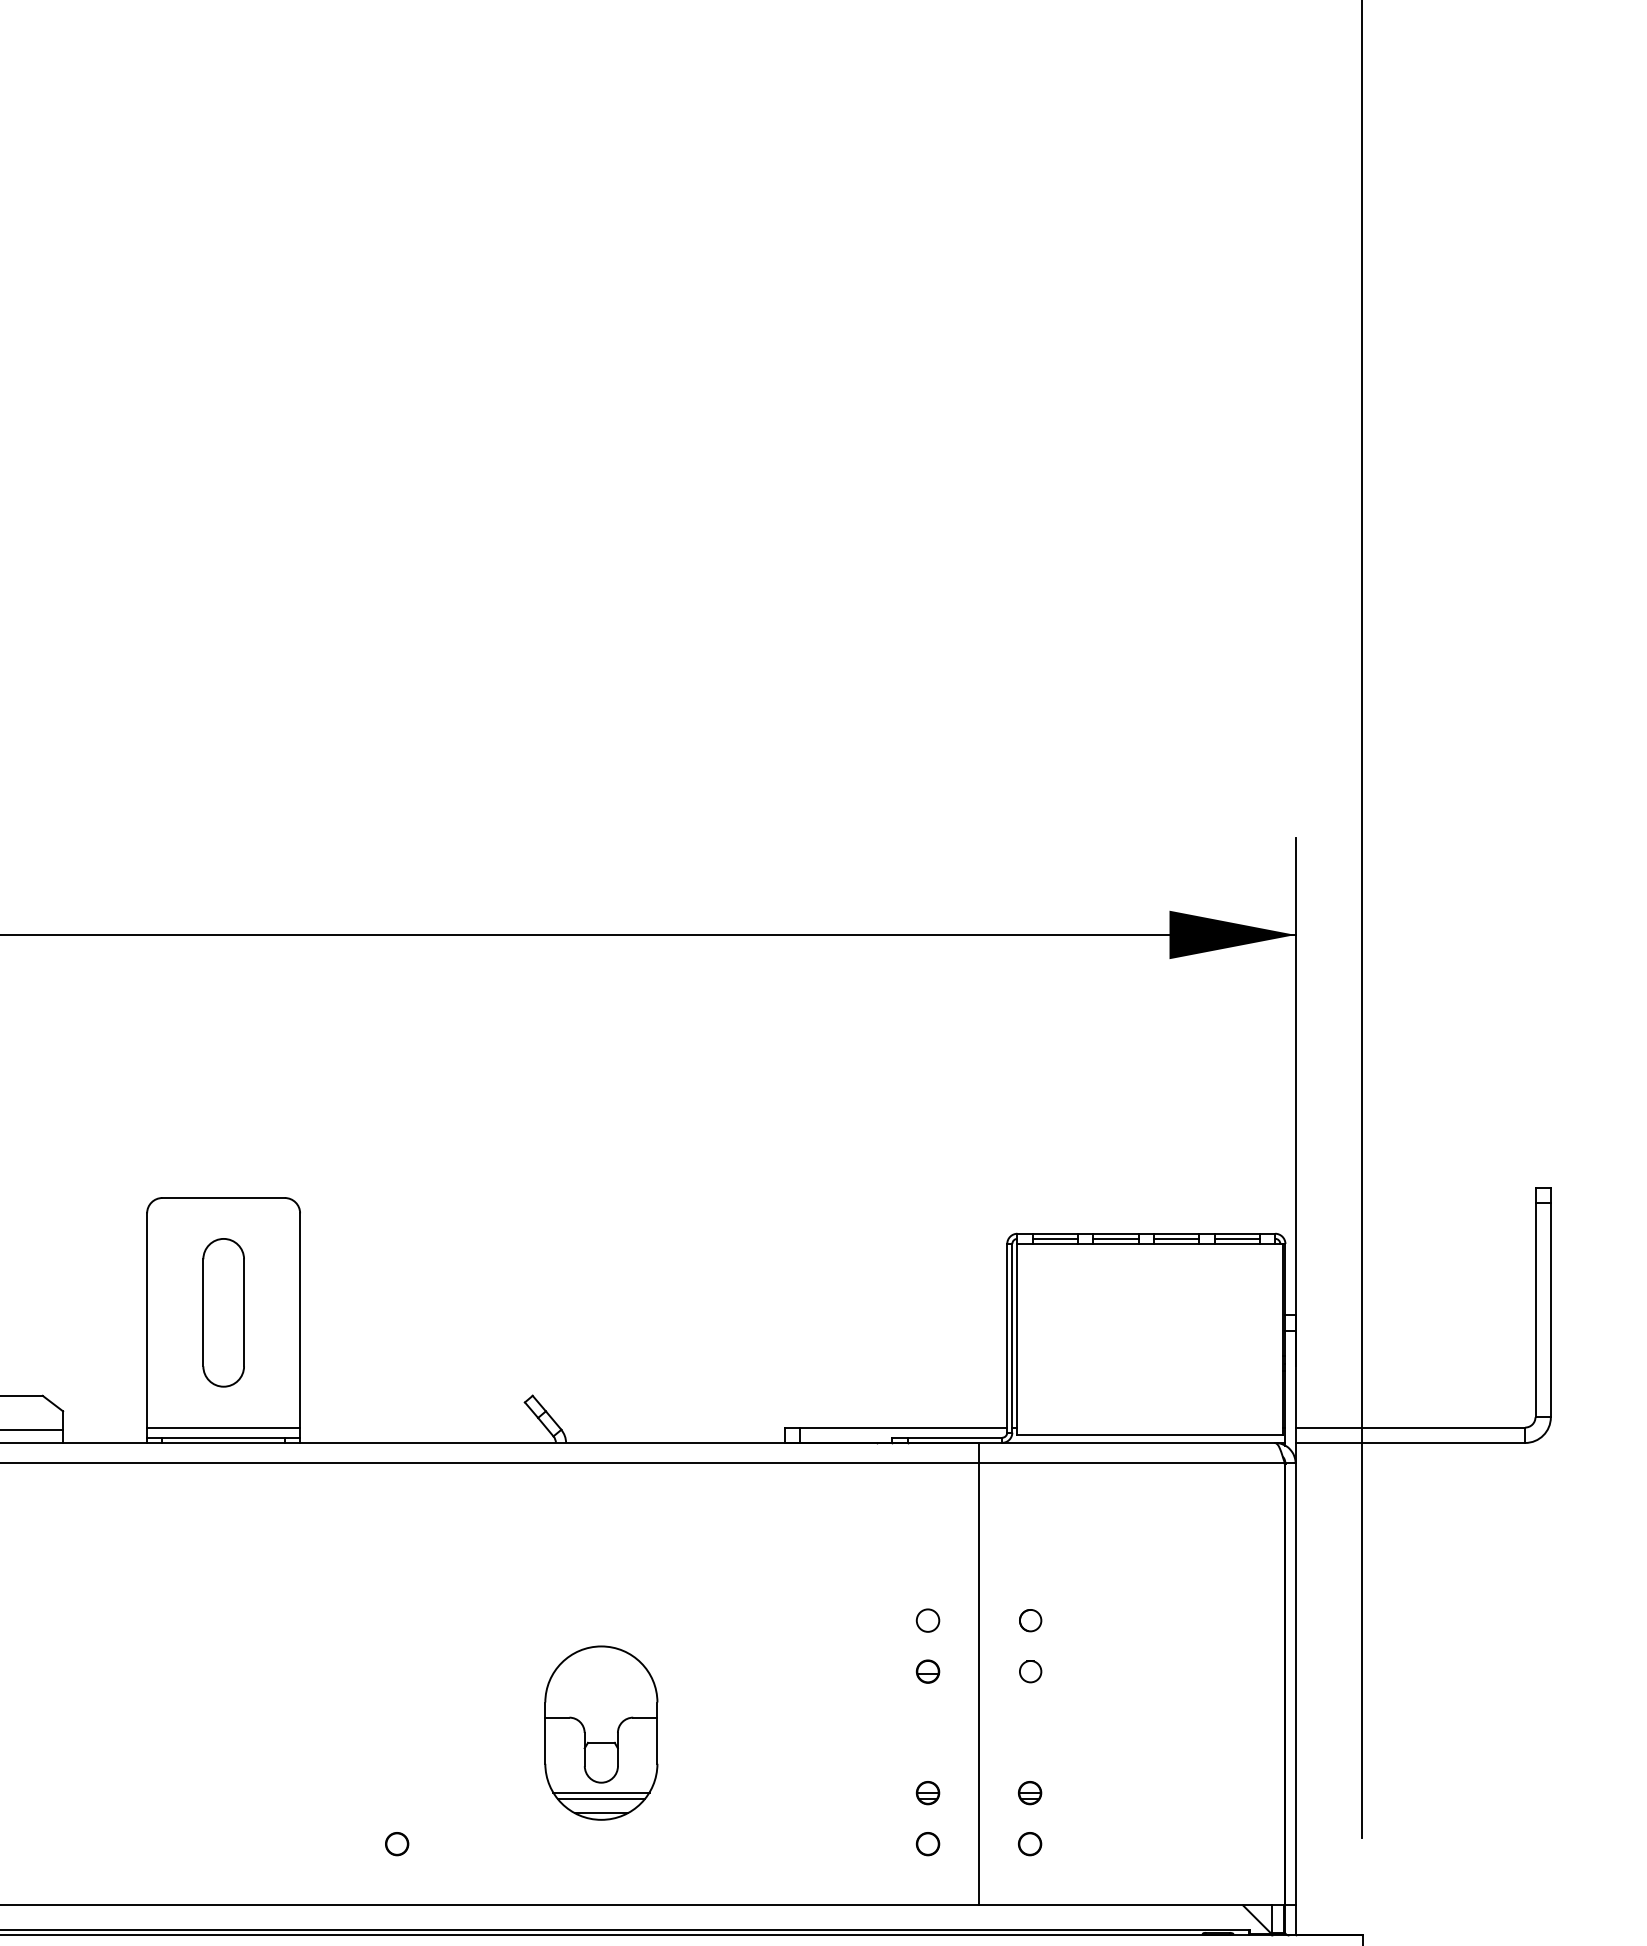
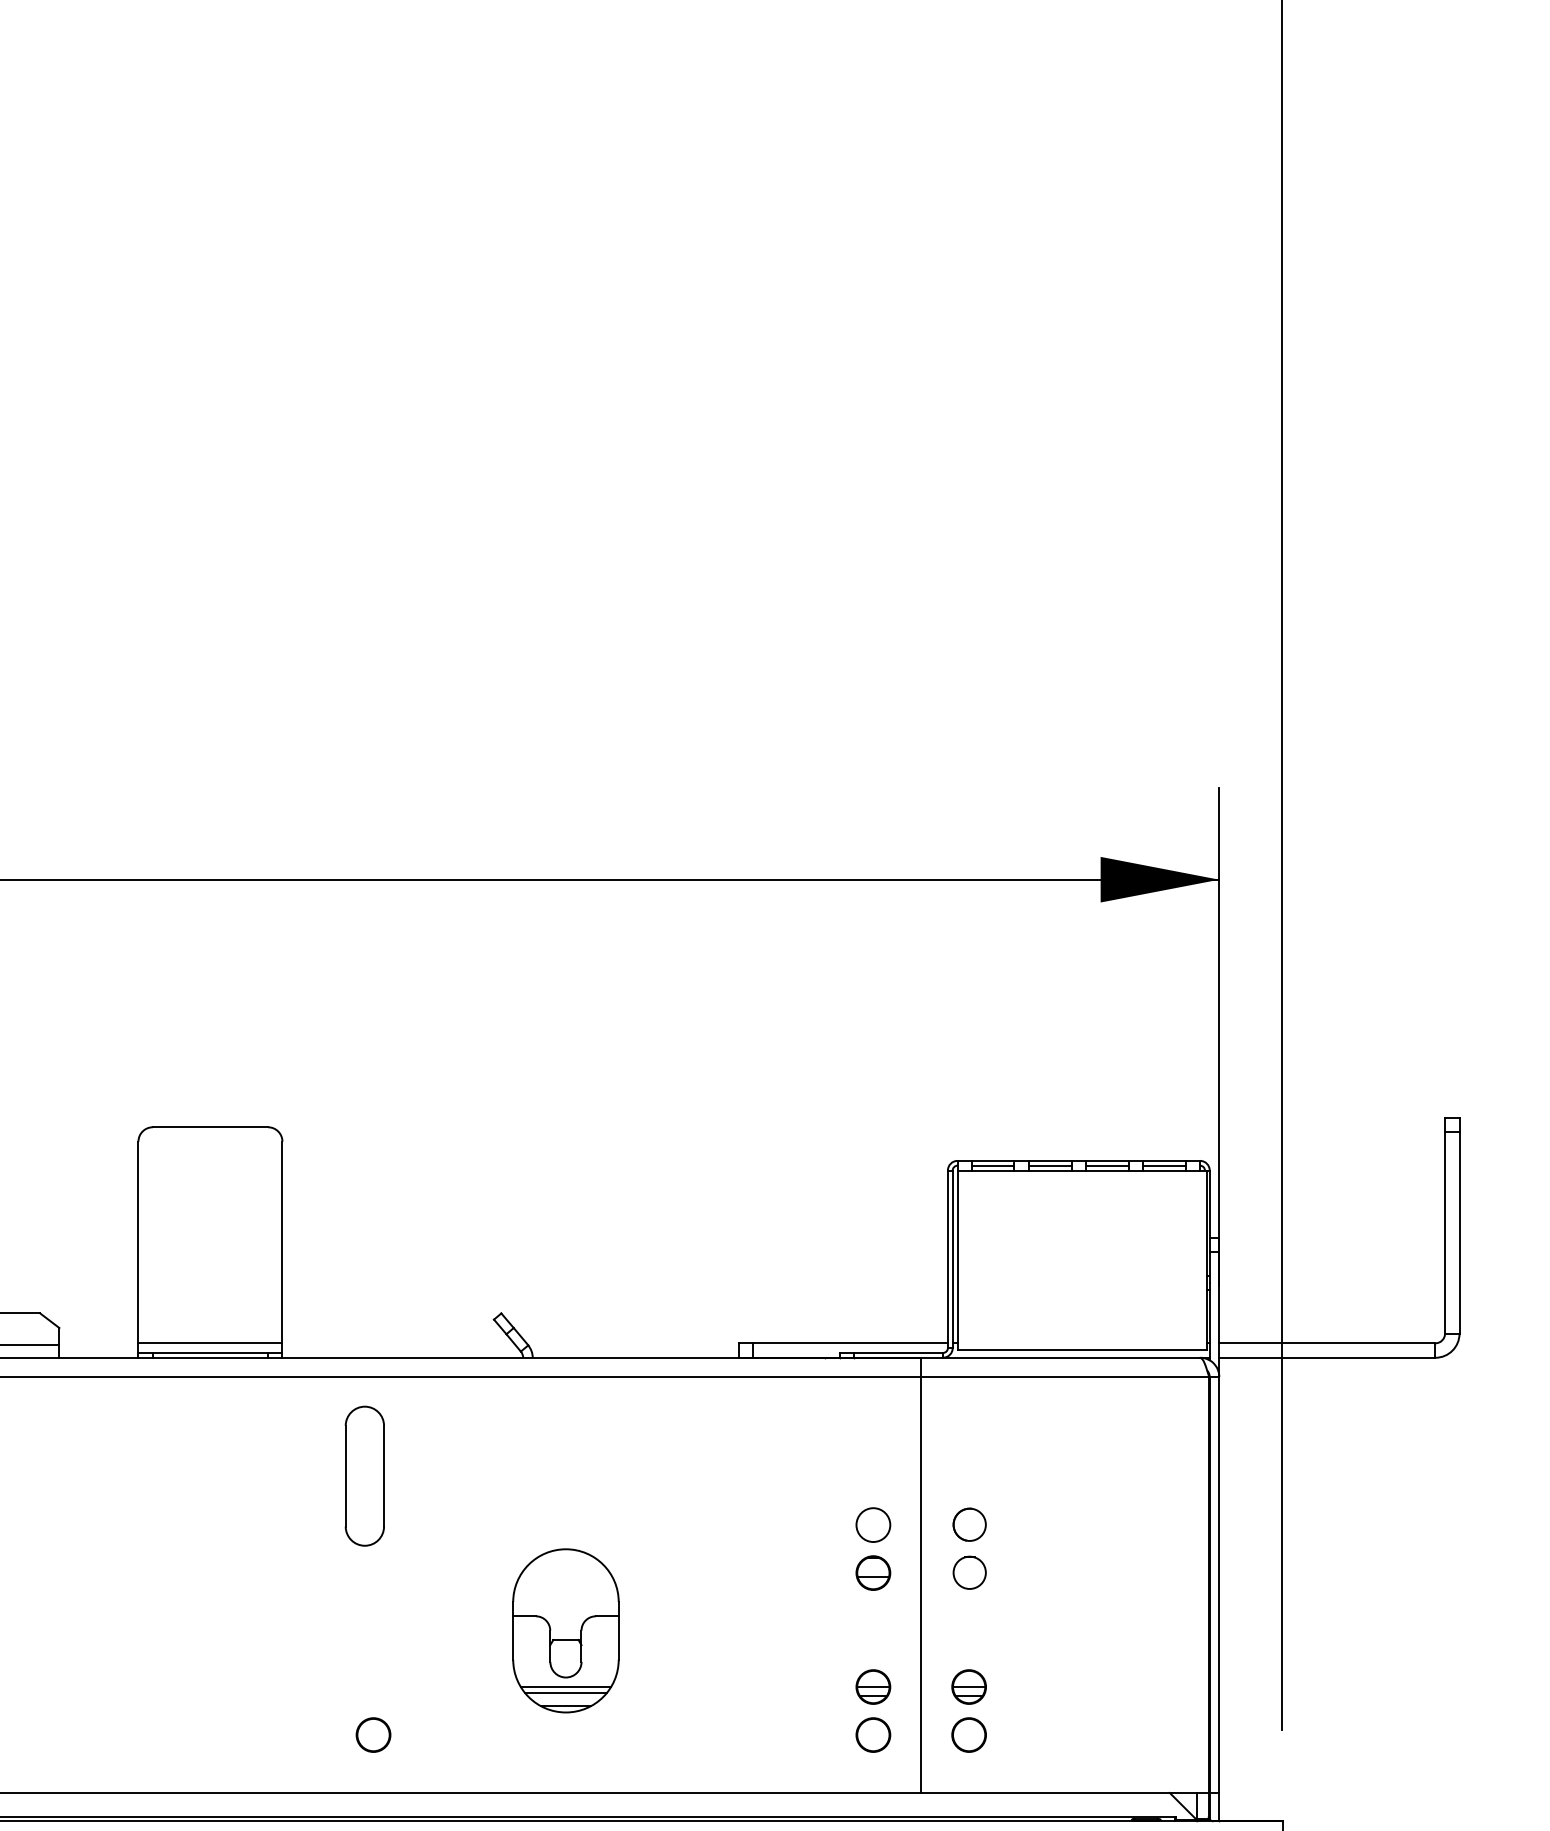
part: (223, 1312) -> (364, 1475), moved
circle: (927, 1620) -> (872, 1524), size x1.6
circle: (1030, 1620) -> (969, 1524), size x1.6
part: (927, 1671) -> (872, 1572), size x1.6
circle: (1030, 1671) -> (969, 1572), size x1.6
part: (927, 1793) -> (872, 1687), size x1.6
part: (1030, 1793) -> (969, 1687), size x1.6
circle: (397, 1844) -> (374, 1735), size x1.6
part: (927, 1844) -> (872, 1735), size x1.6
circle: (1030, 1844) -> (969, 1735), size x1.6

